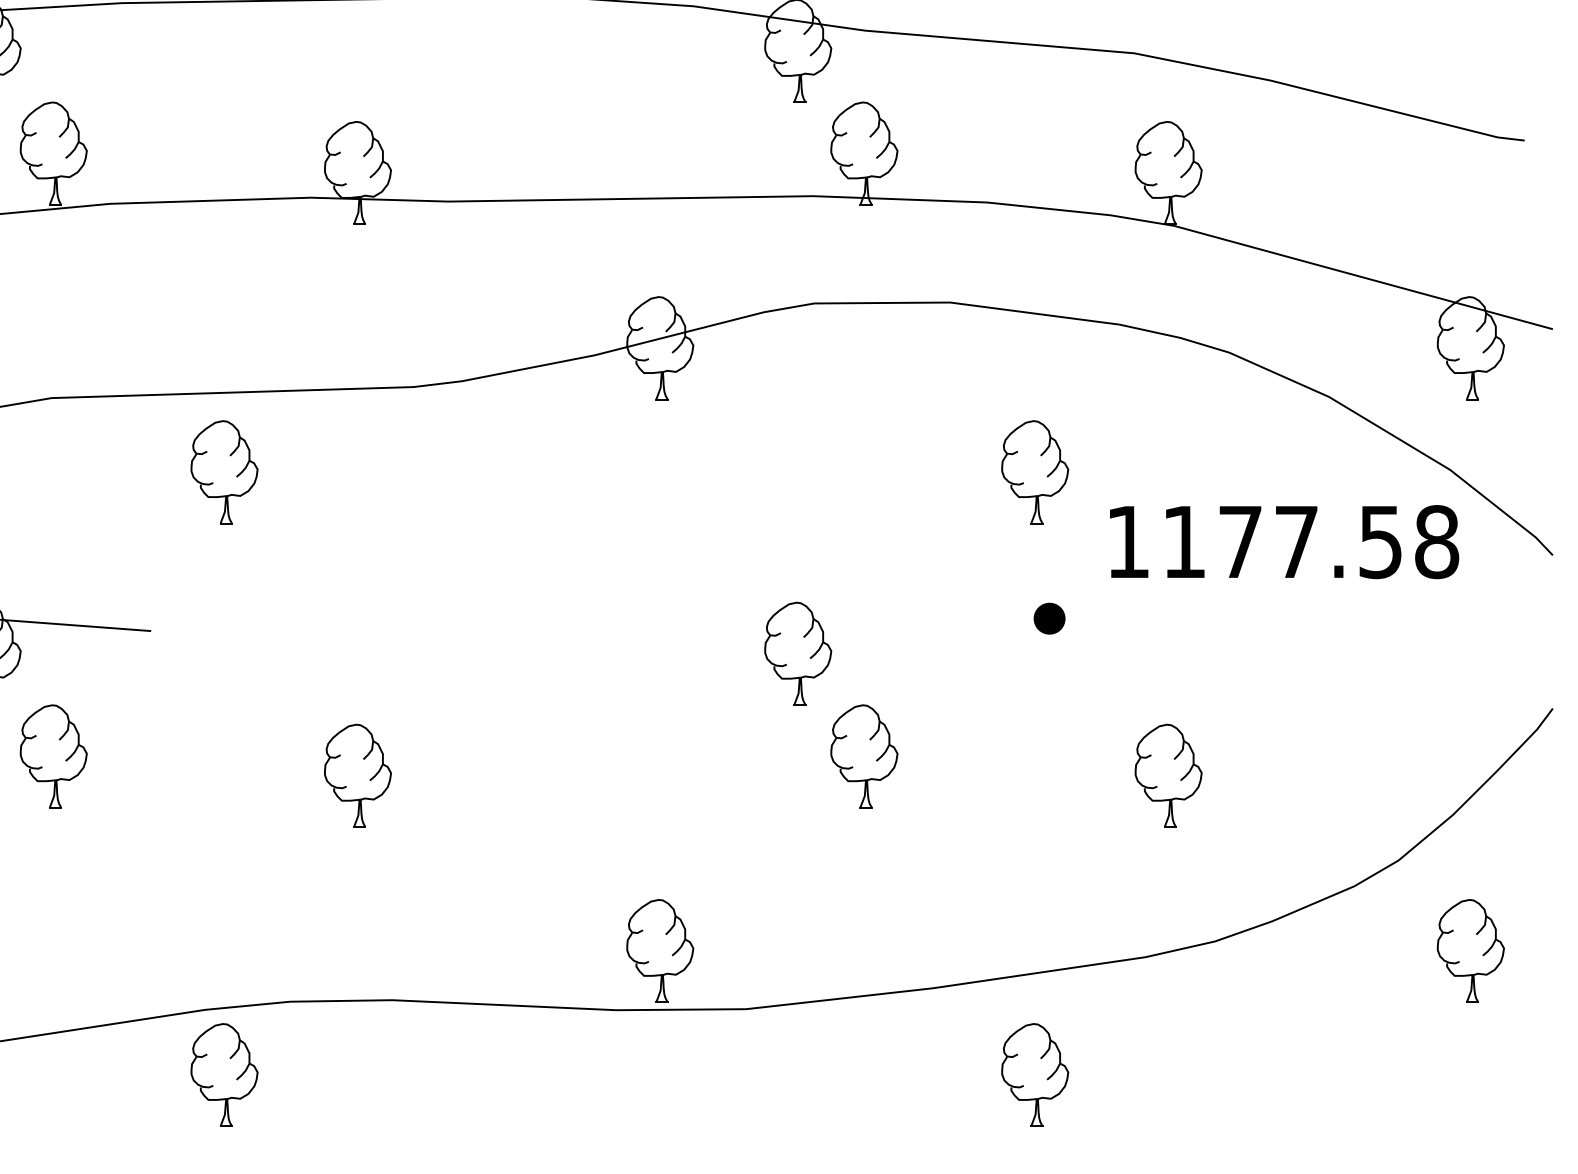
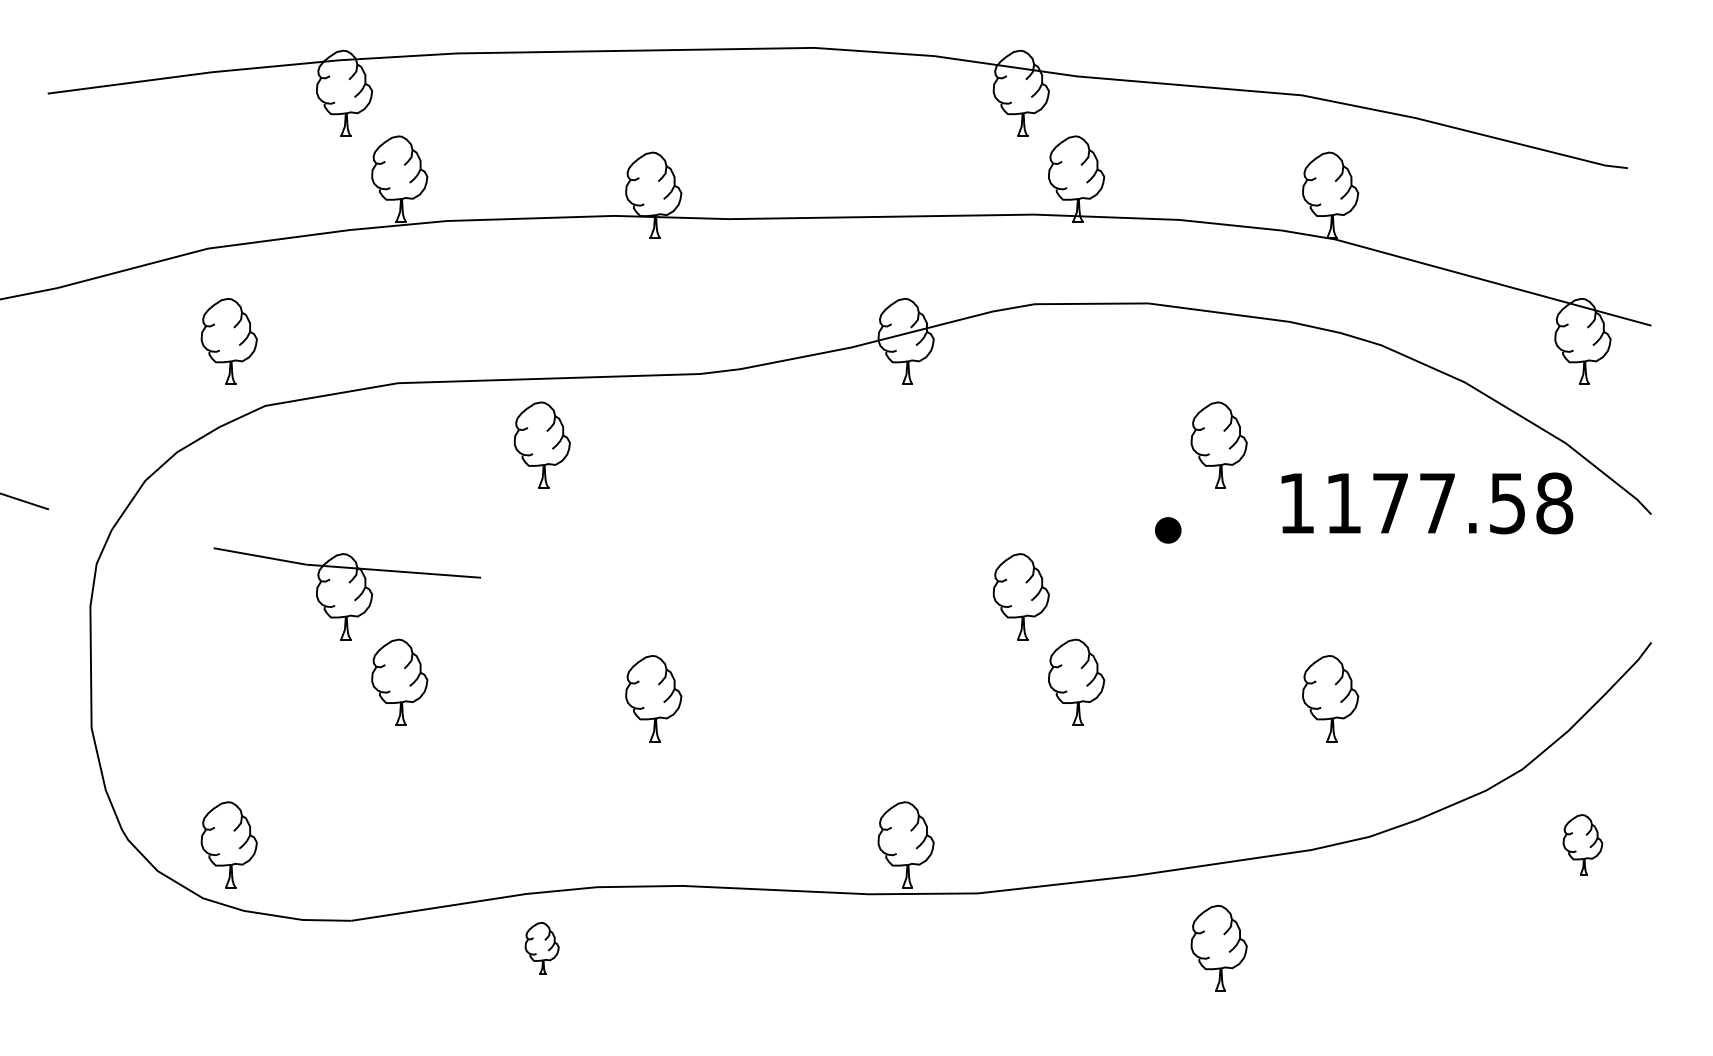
part: (1049, 618) -> (1168, 530), moved
part: (1470, 950) -> (1582, 844), size x0.7
part: (223, 1075) -> (541, 948), size x0.6

